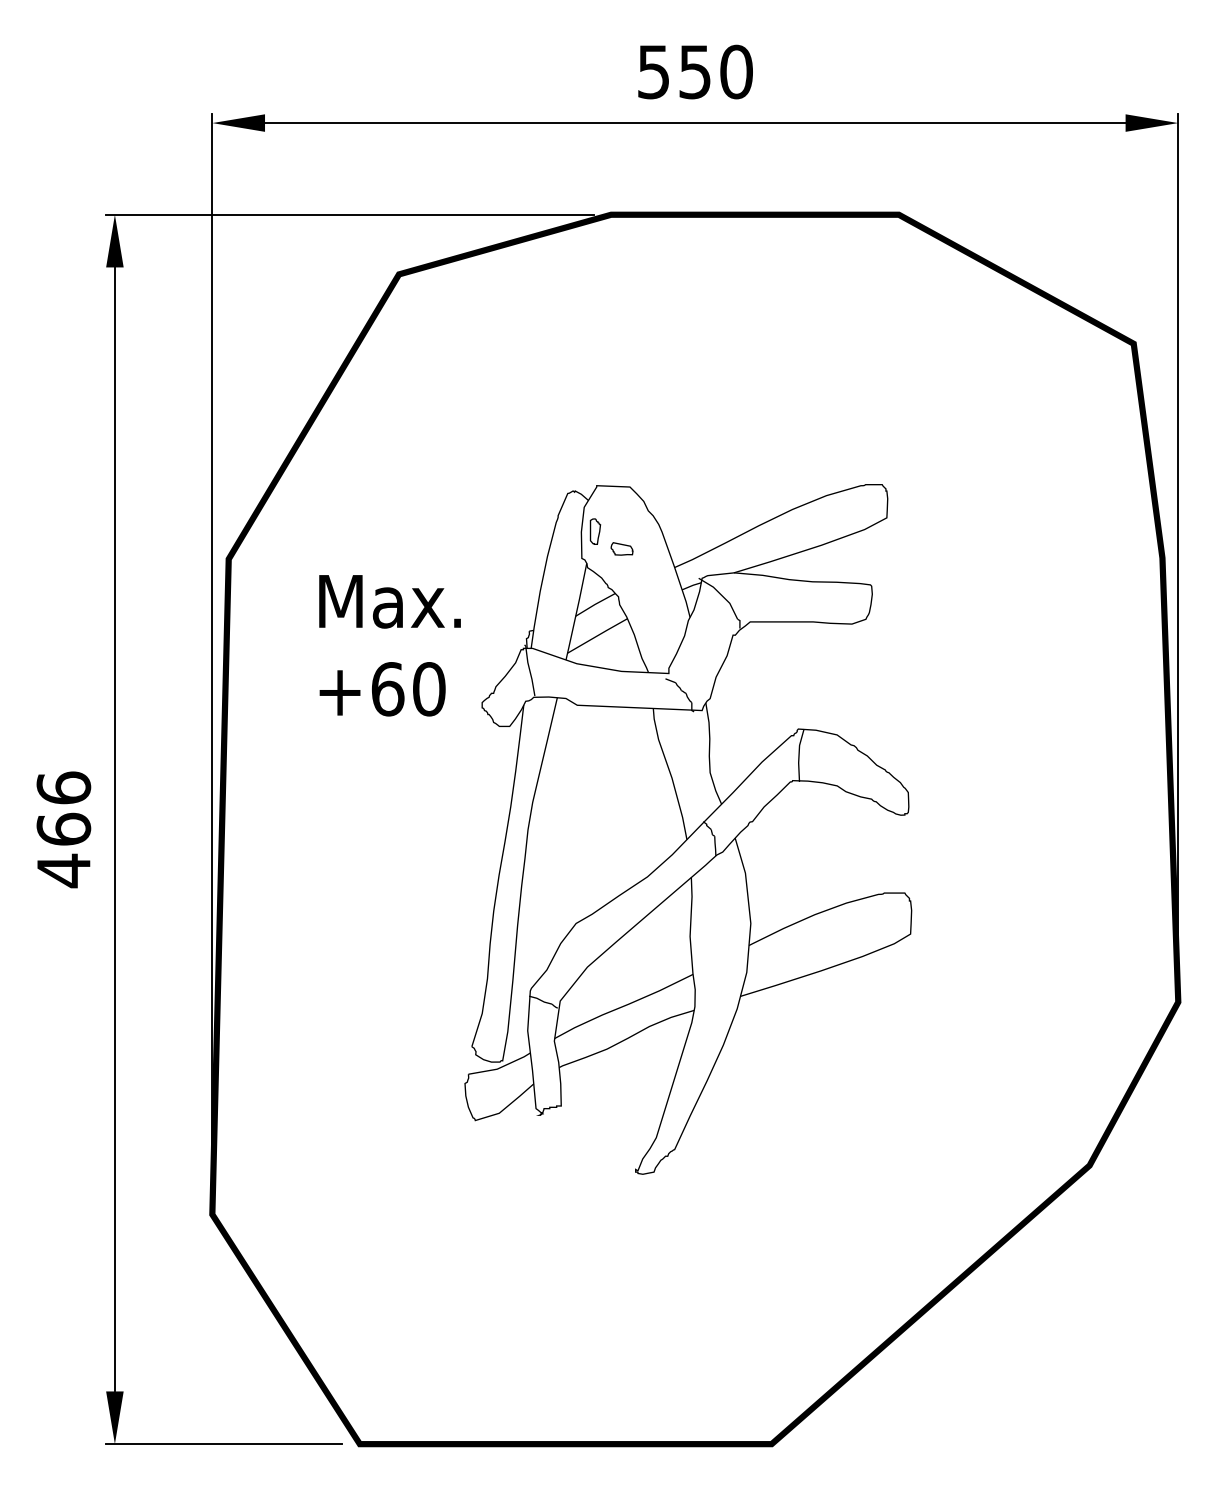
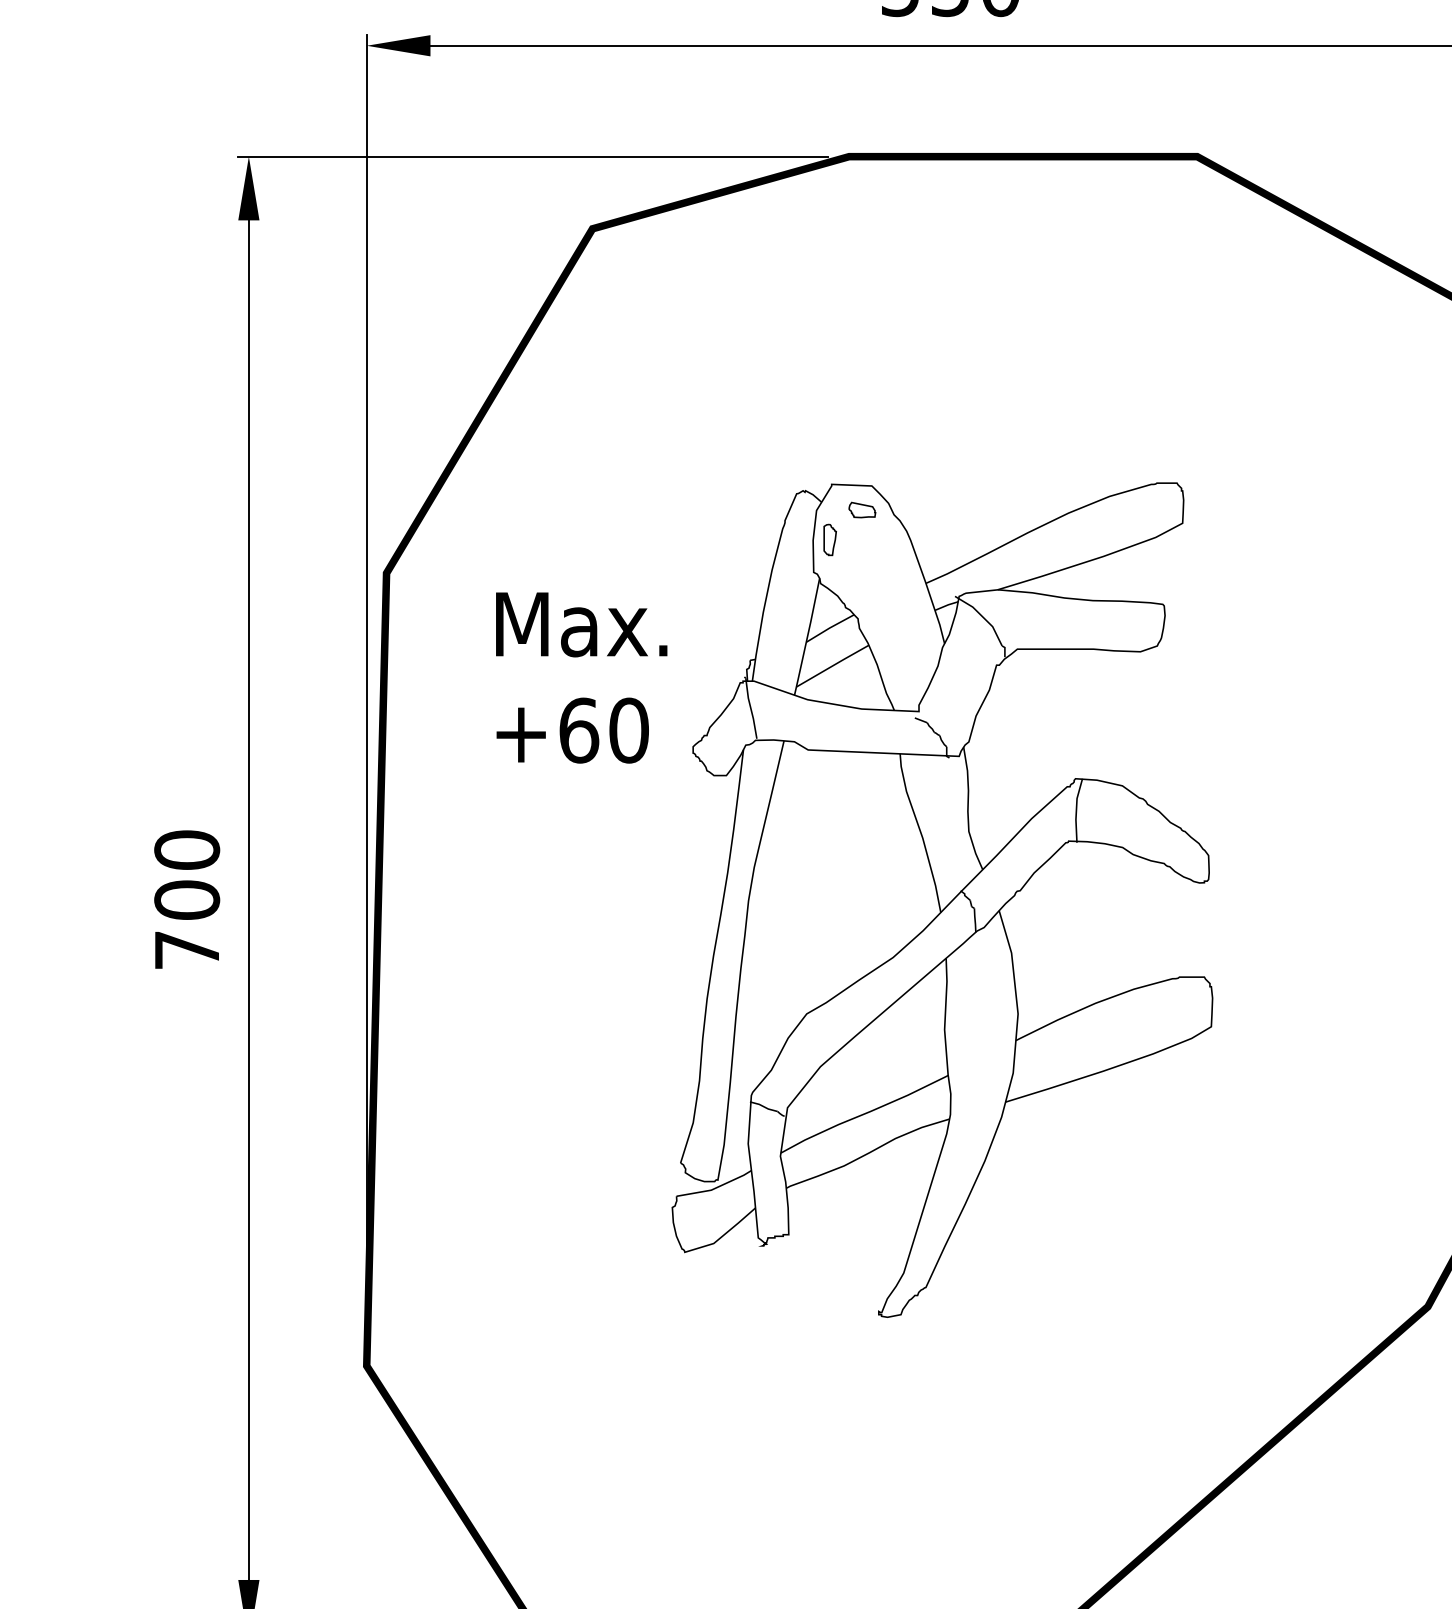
part: (621, 548) -> (861, 509), moved
text: (63, 829) -> (186, 900), 466 -> 700

